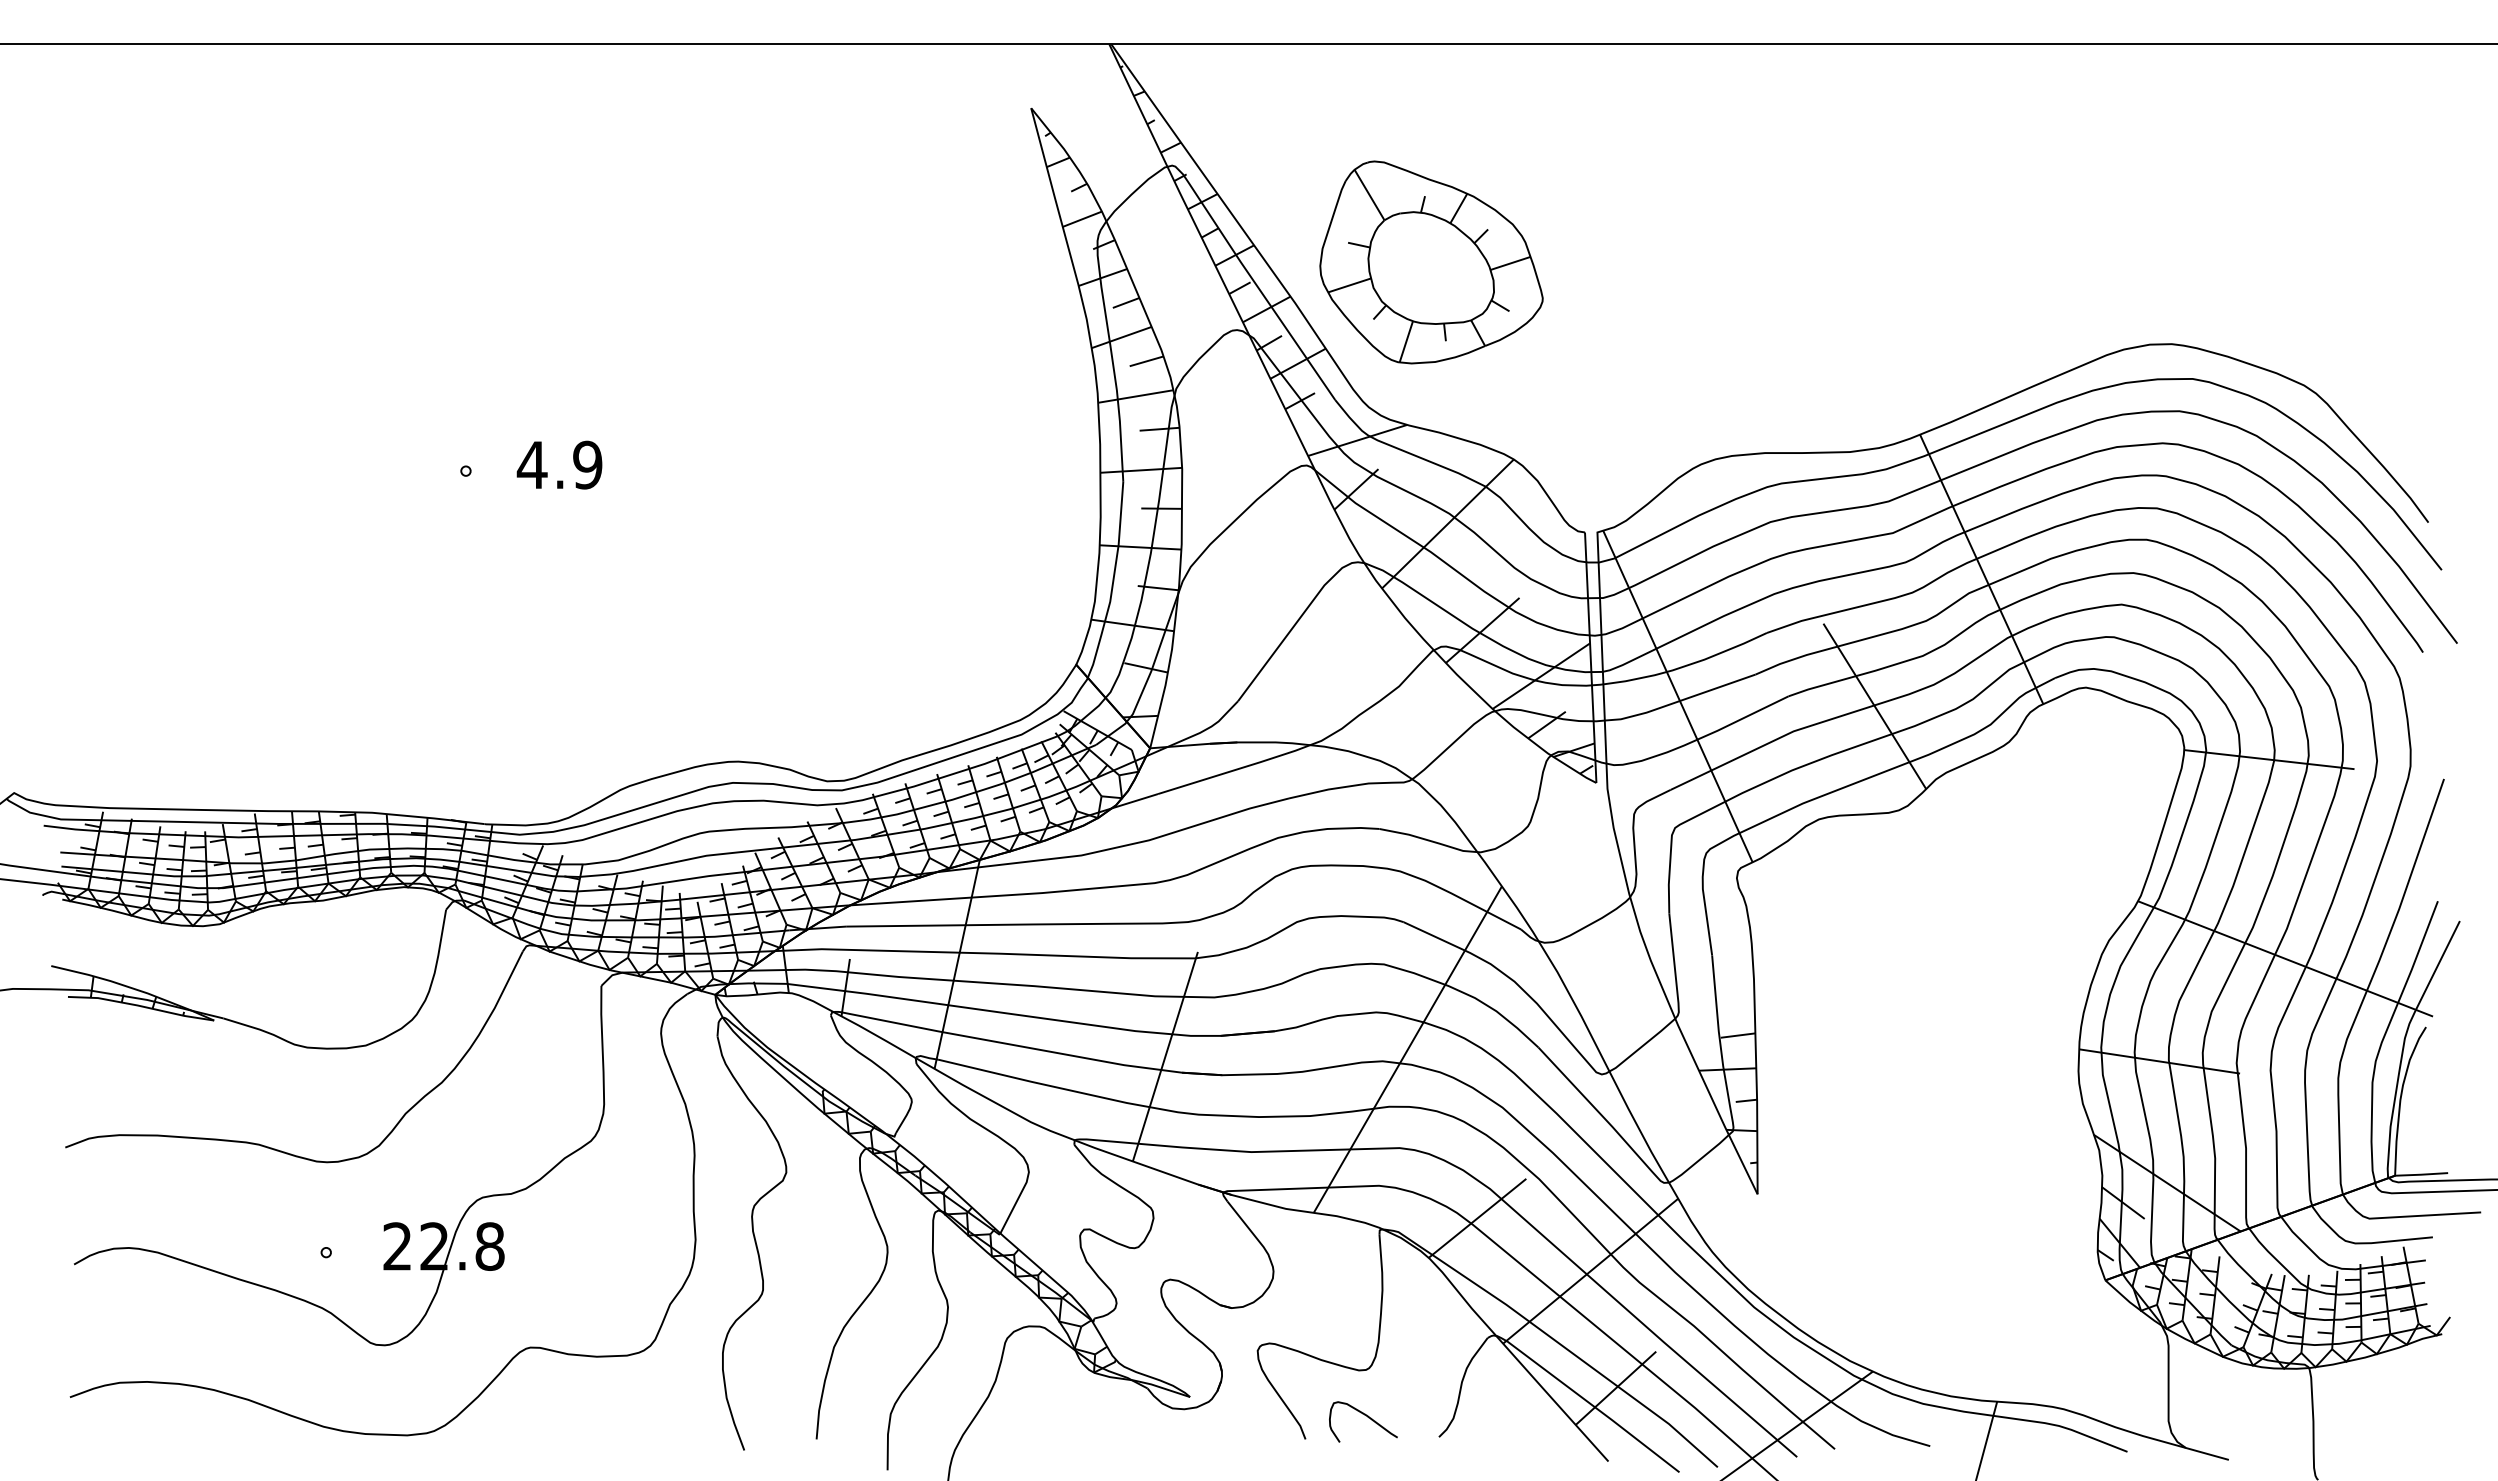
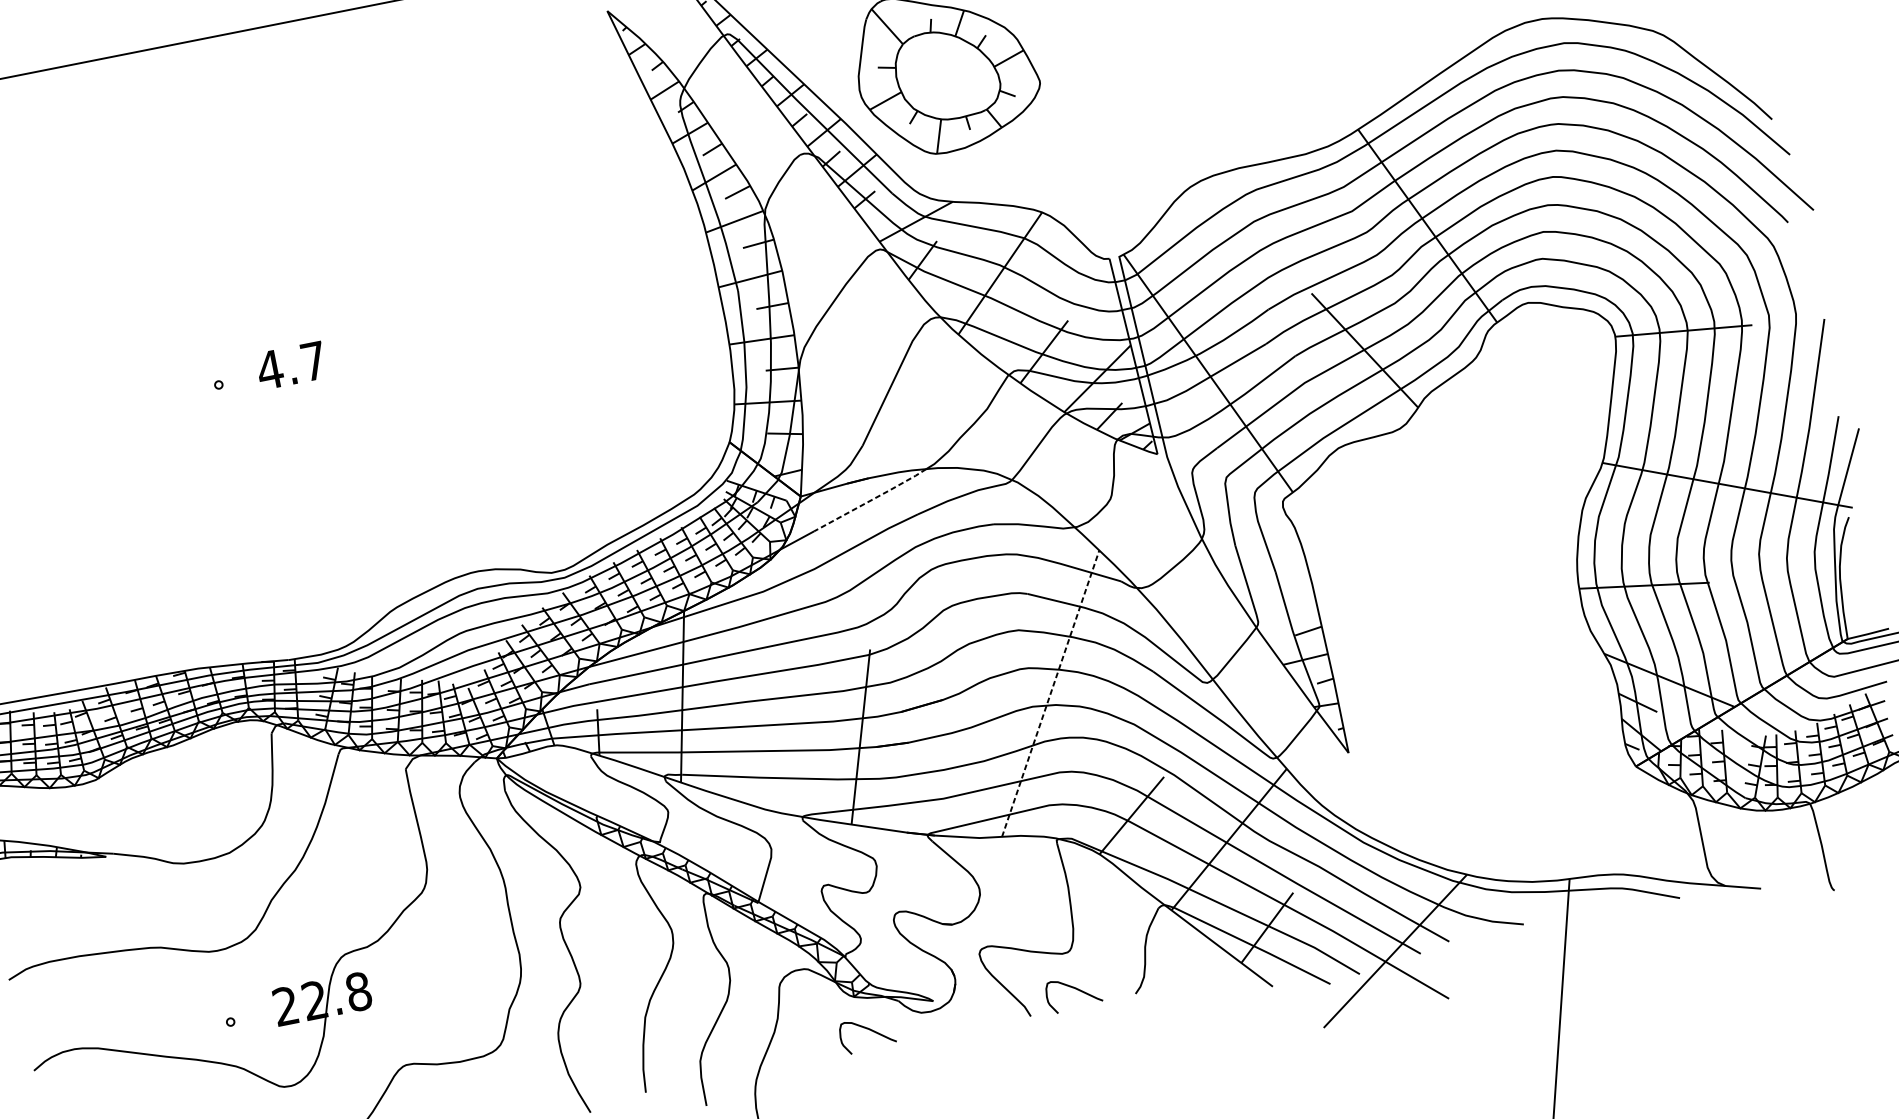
text: (587, 464) -> (313, 360), 4.9 -> 4.7
line: (1234, 770) -> (870, 500), solid -> dashed
line: (1408, 1049) -> (1051, 693), solid -> dashed
curve: (1105, 1417) -> (869, 1030), added

